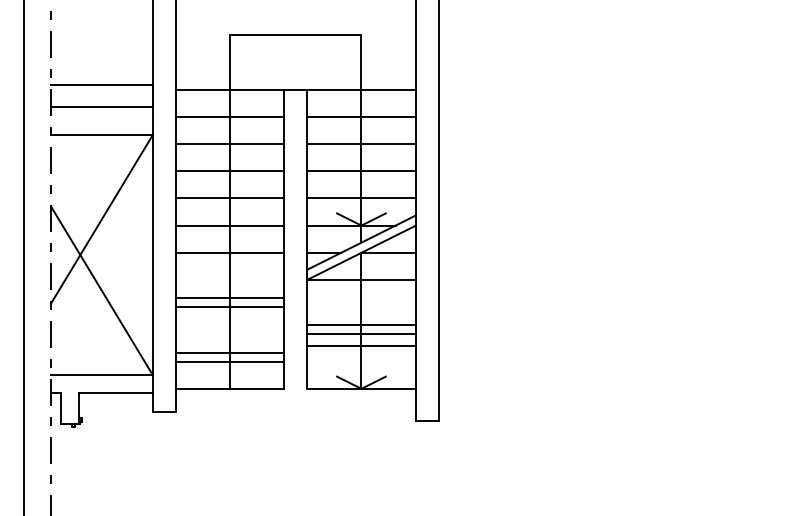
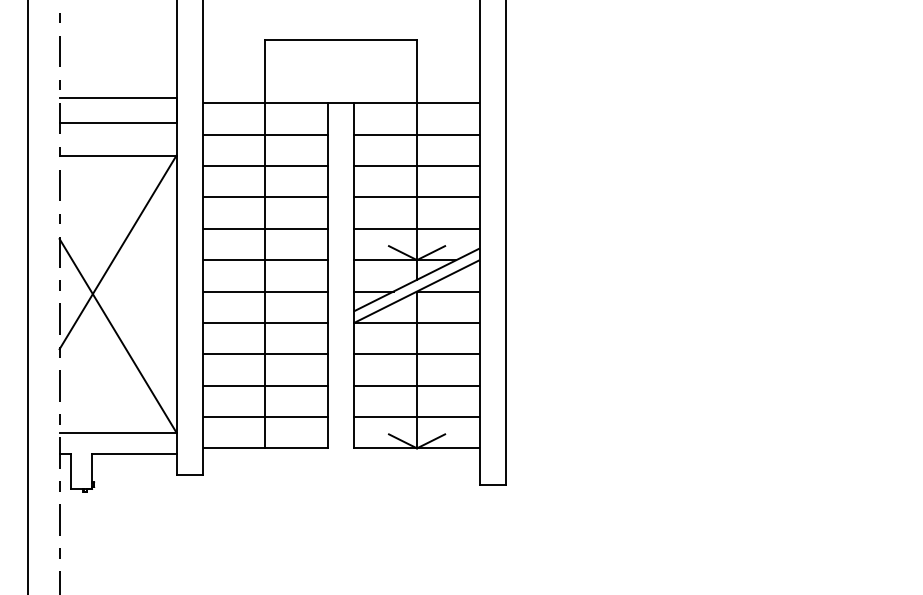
line: (230, 298) -> (266, 323), moved
line: (360, 325) -> (415, 354), moved
line: (360, 345) -> (415, 416), moved
line: (230, 353) -> (266, 385), moved

